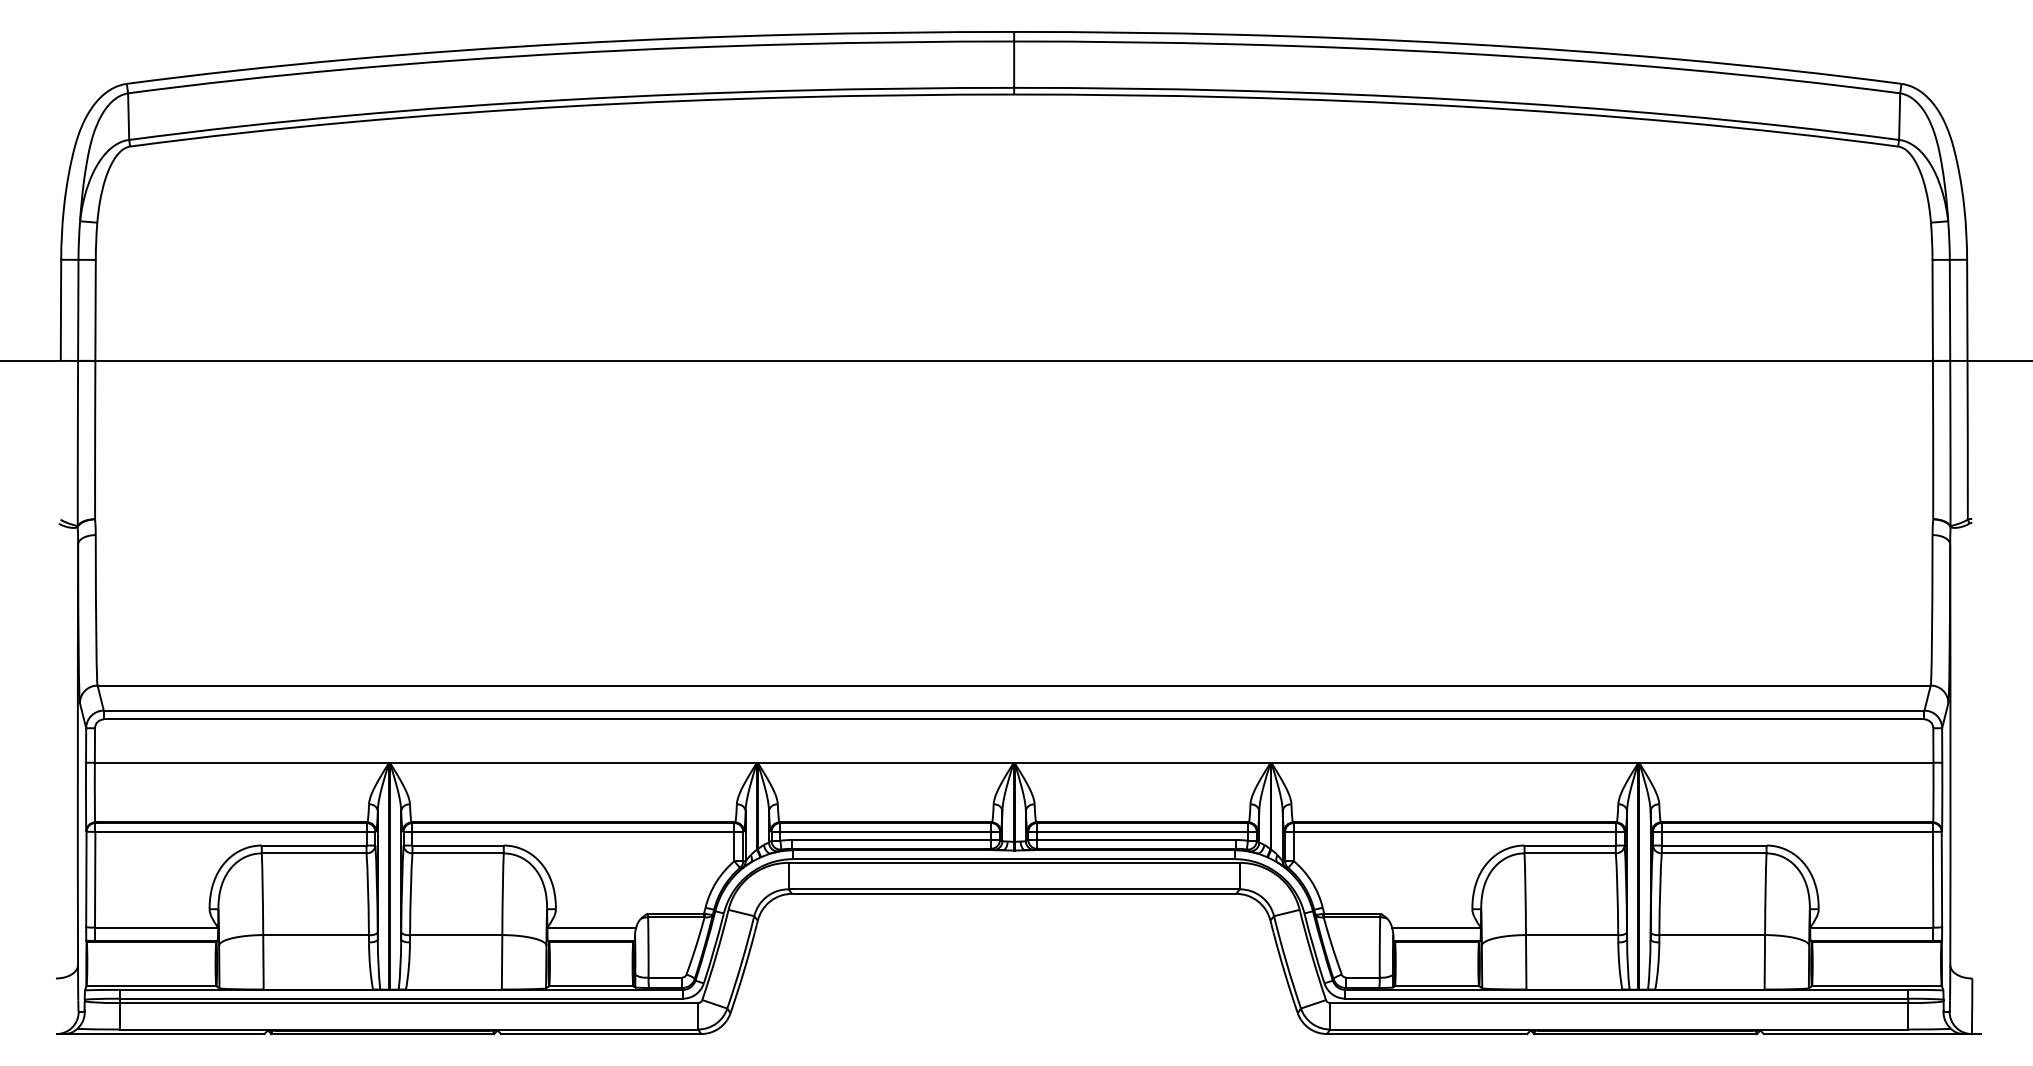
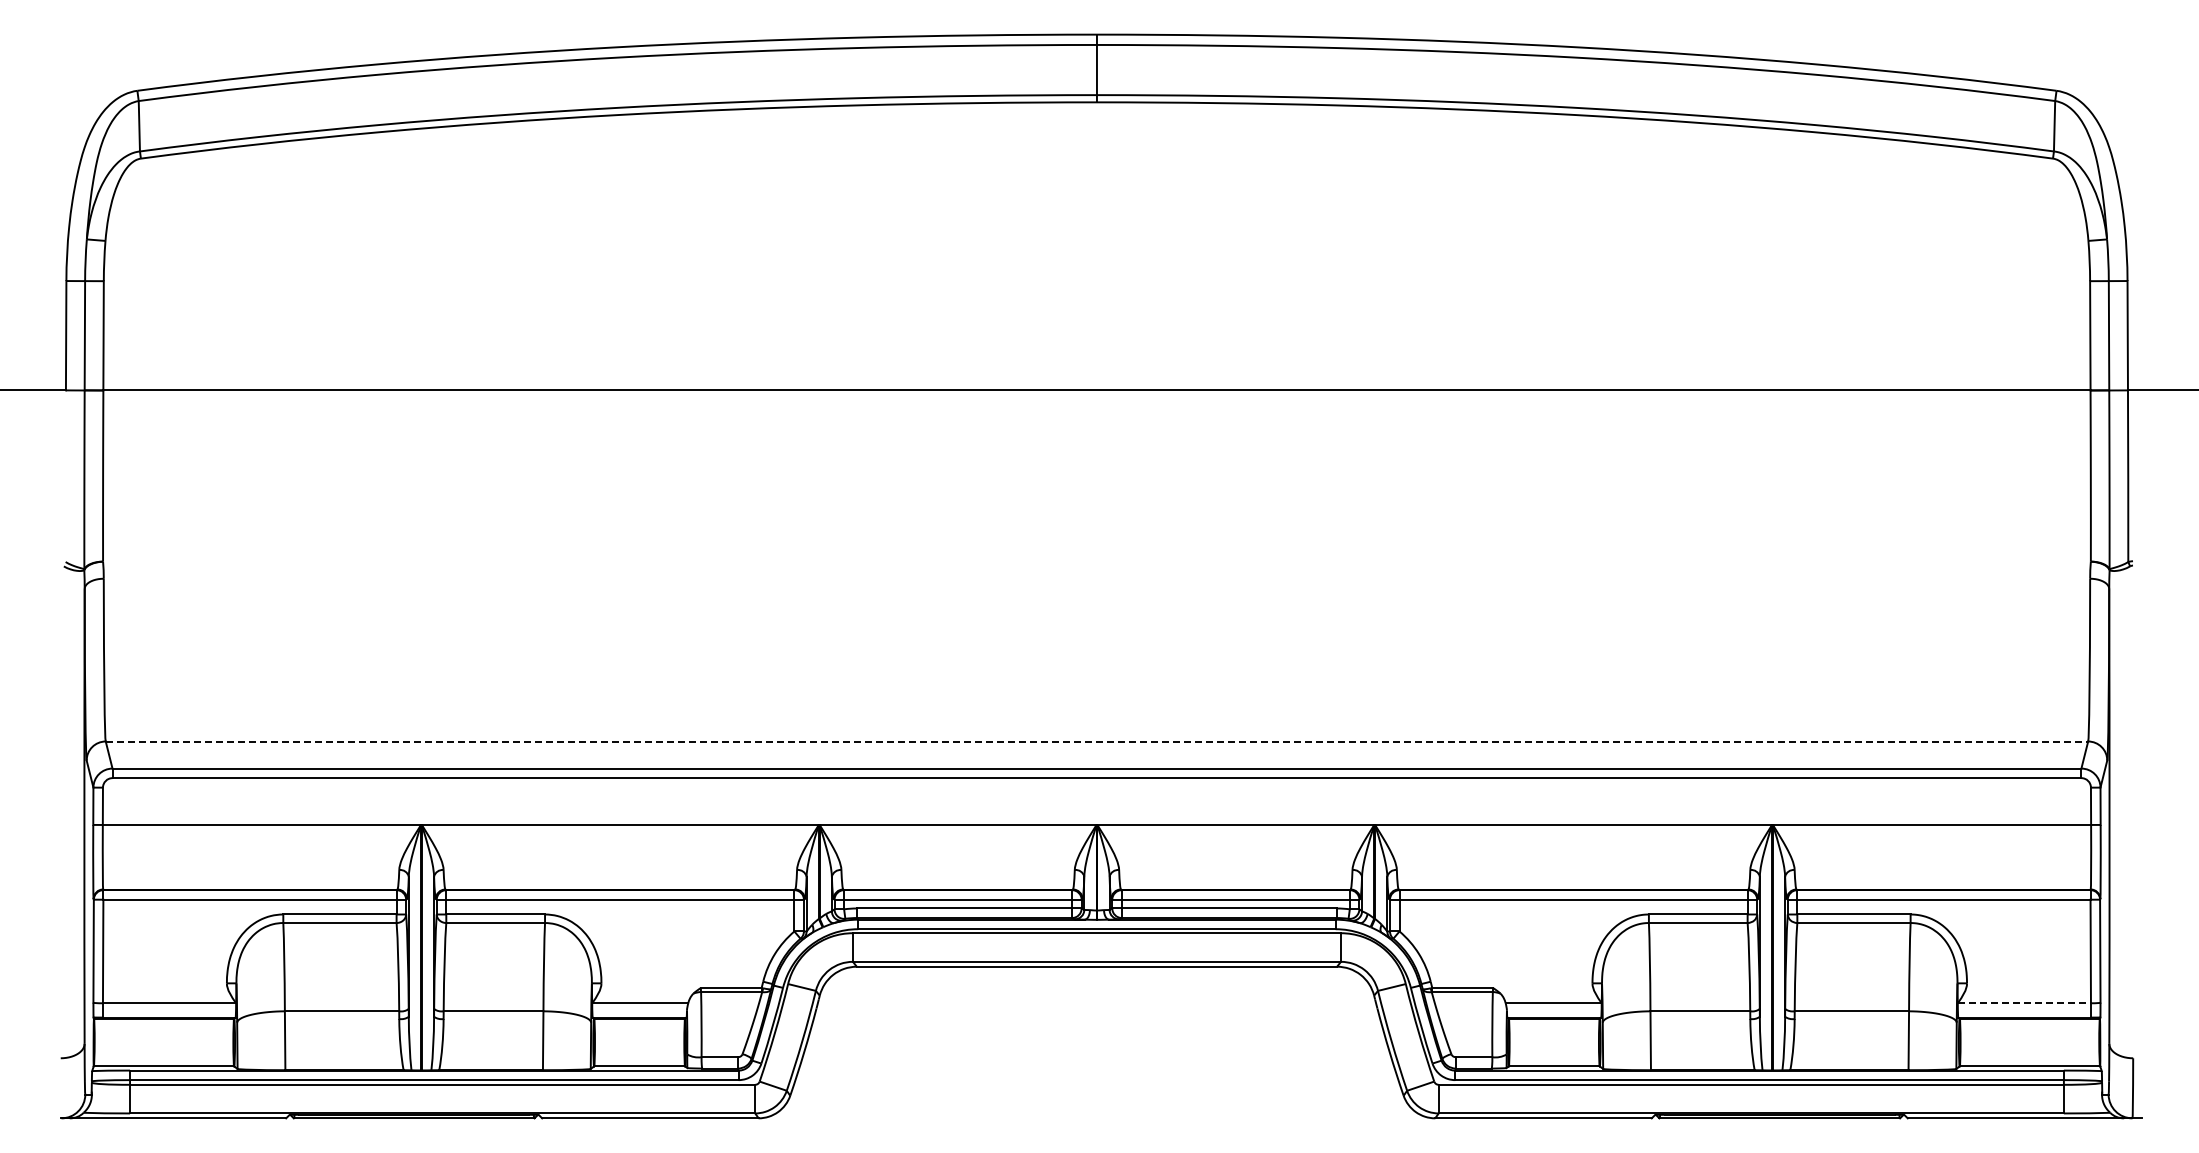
line: (1014, 685) -> (1097, 741), solid -> dashed
line: (1871, 927) -> (2024, 1003), solid -> dashed

